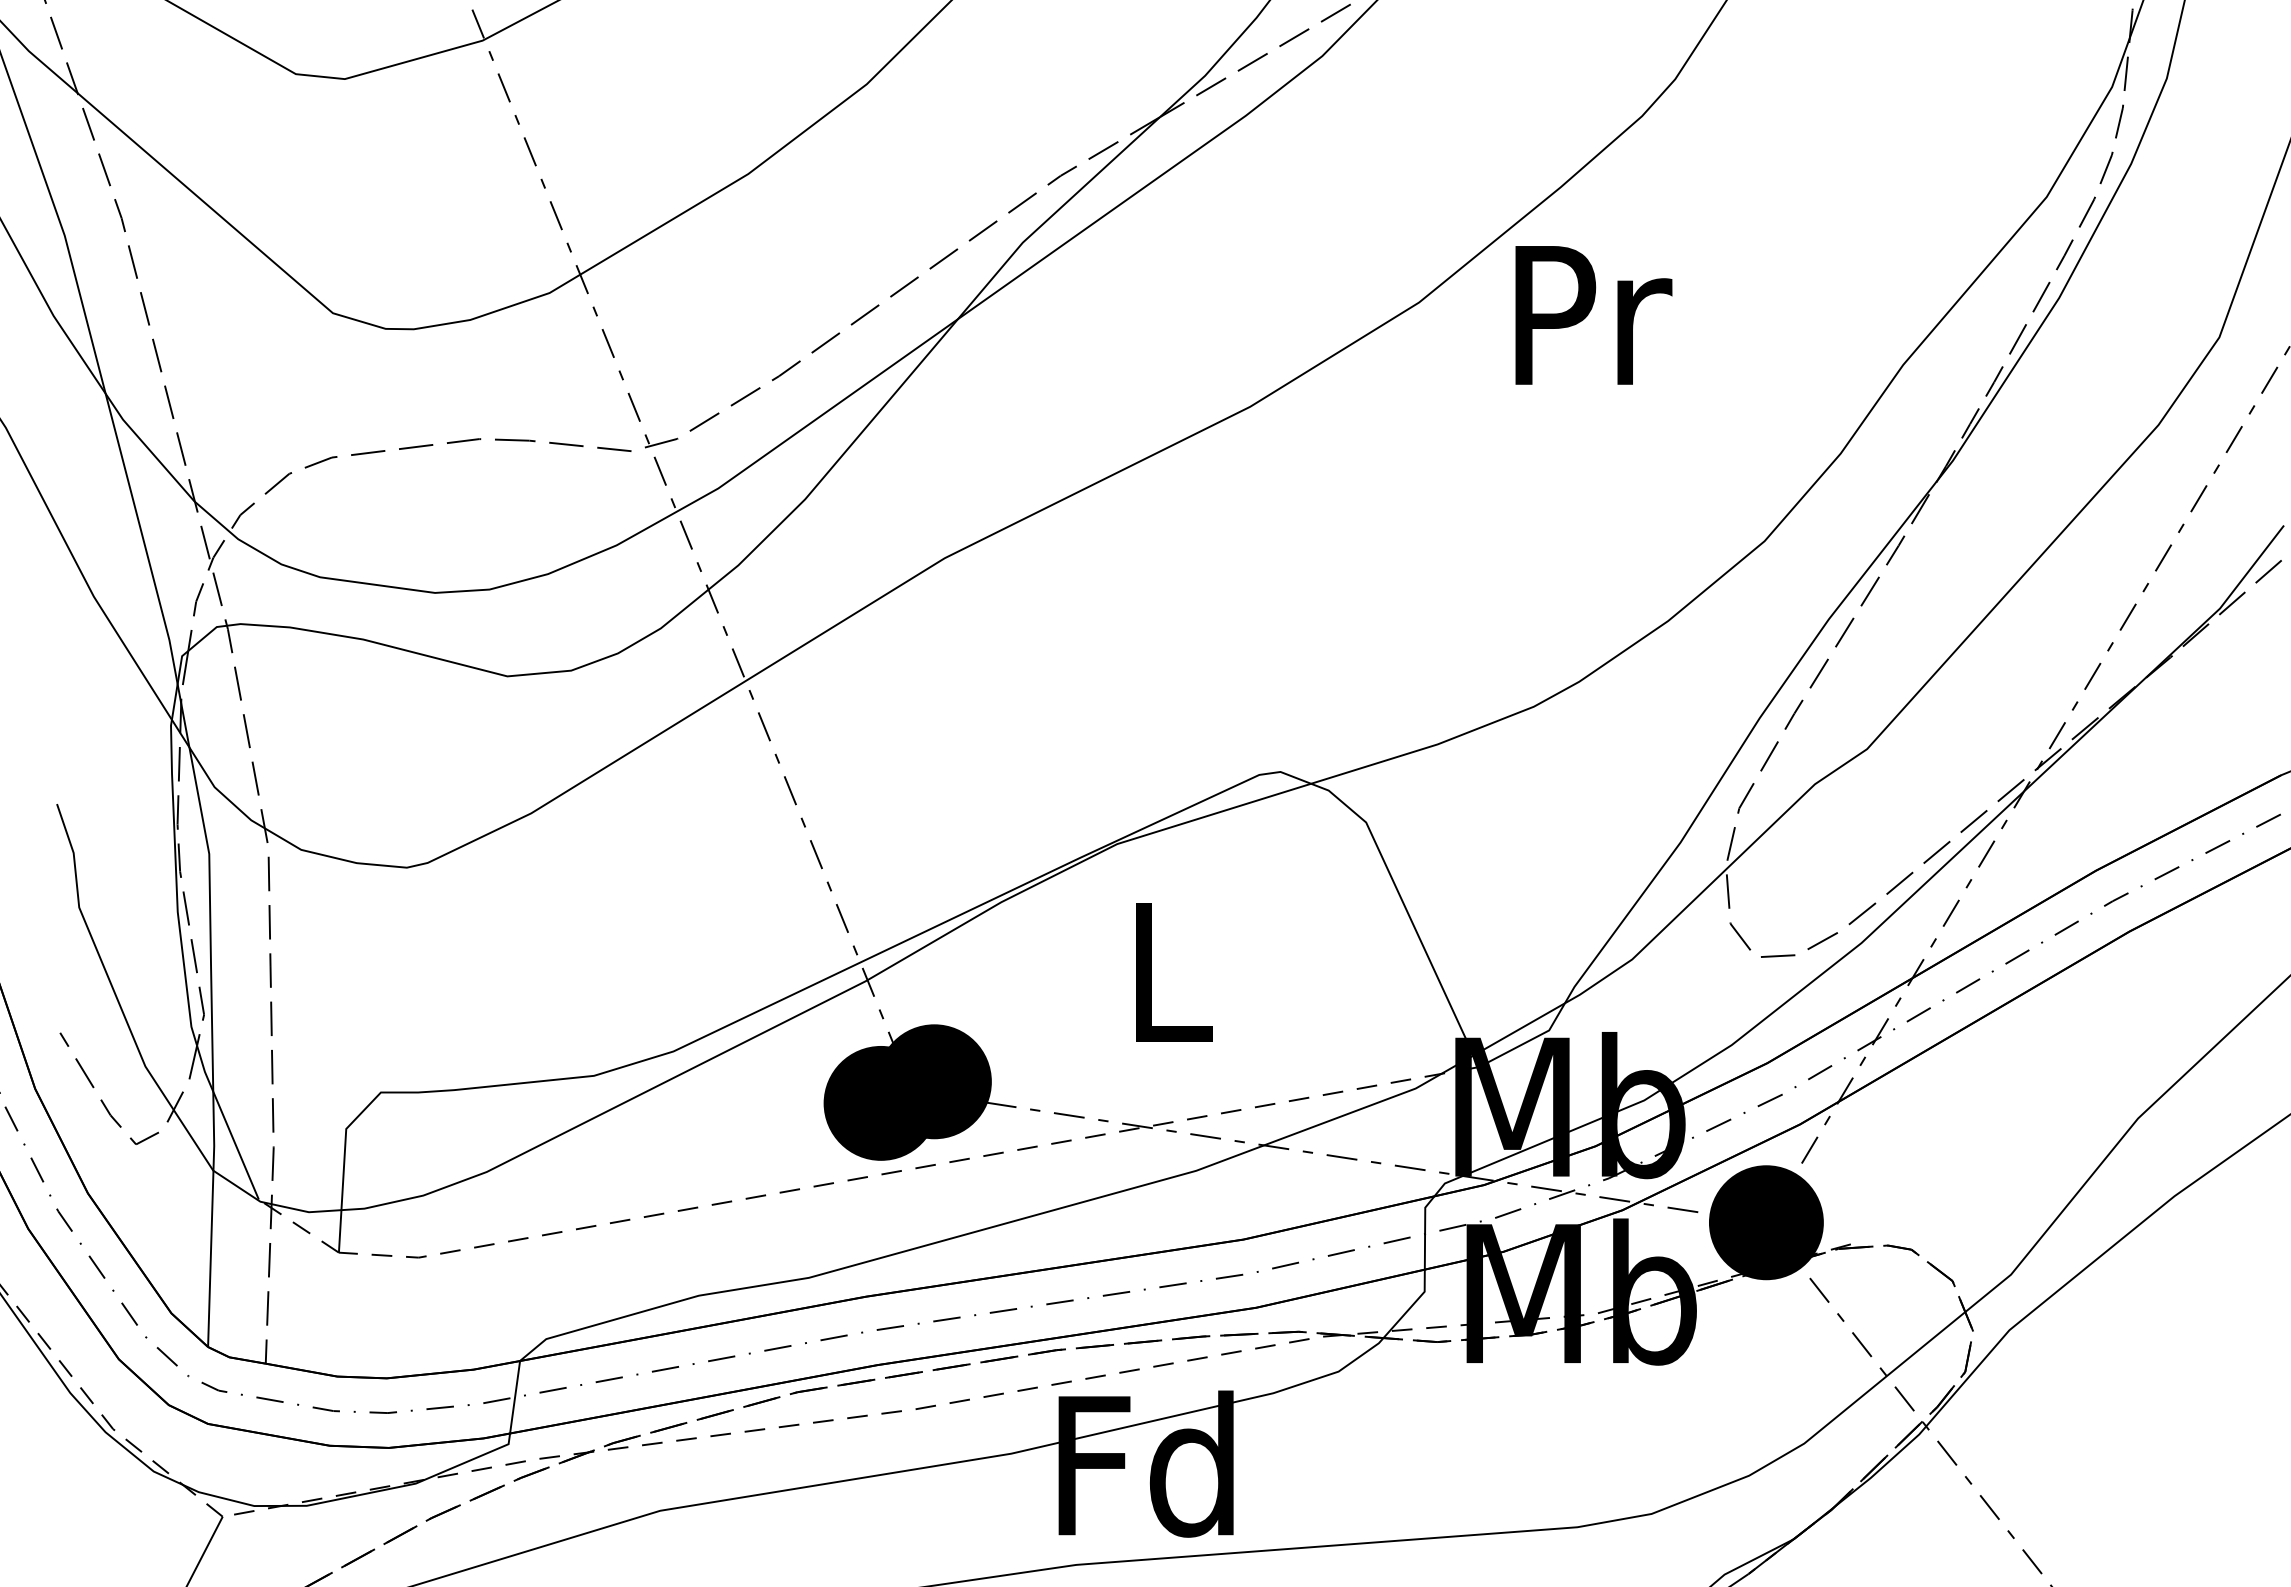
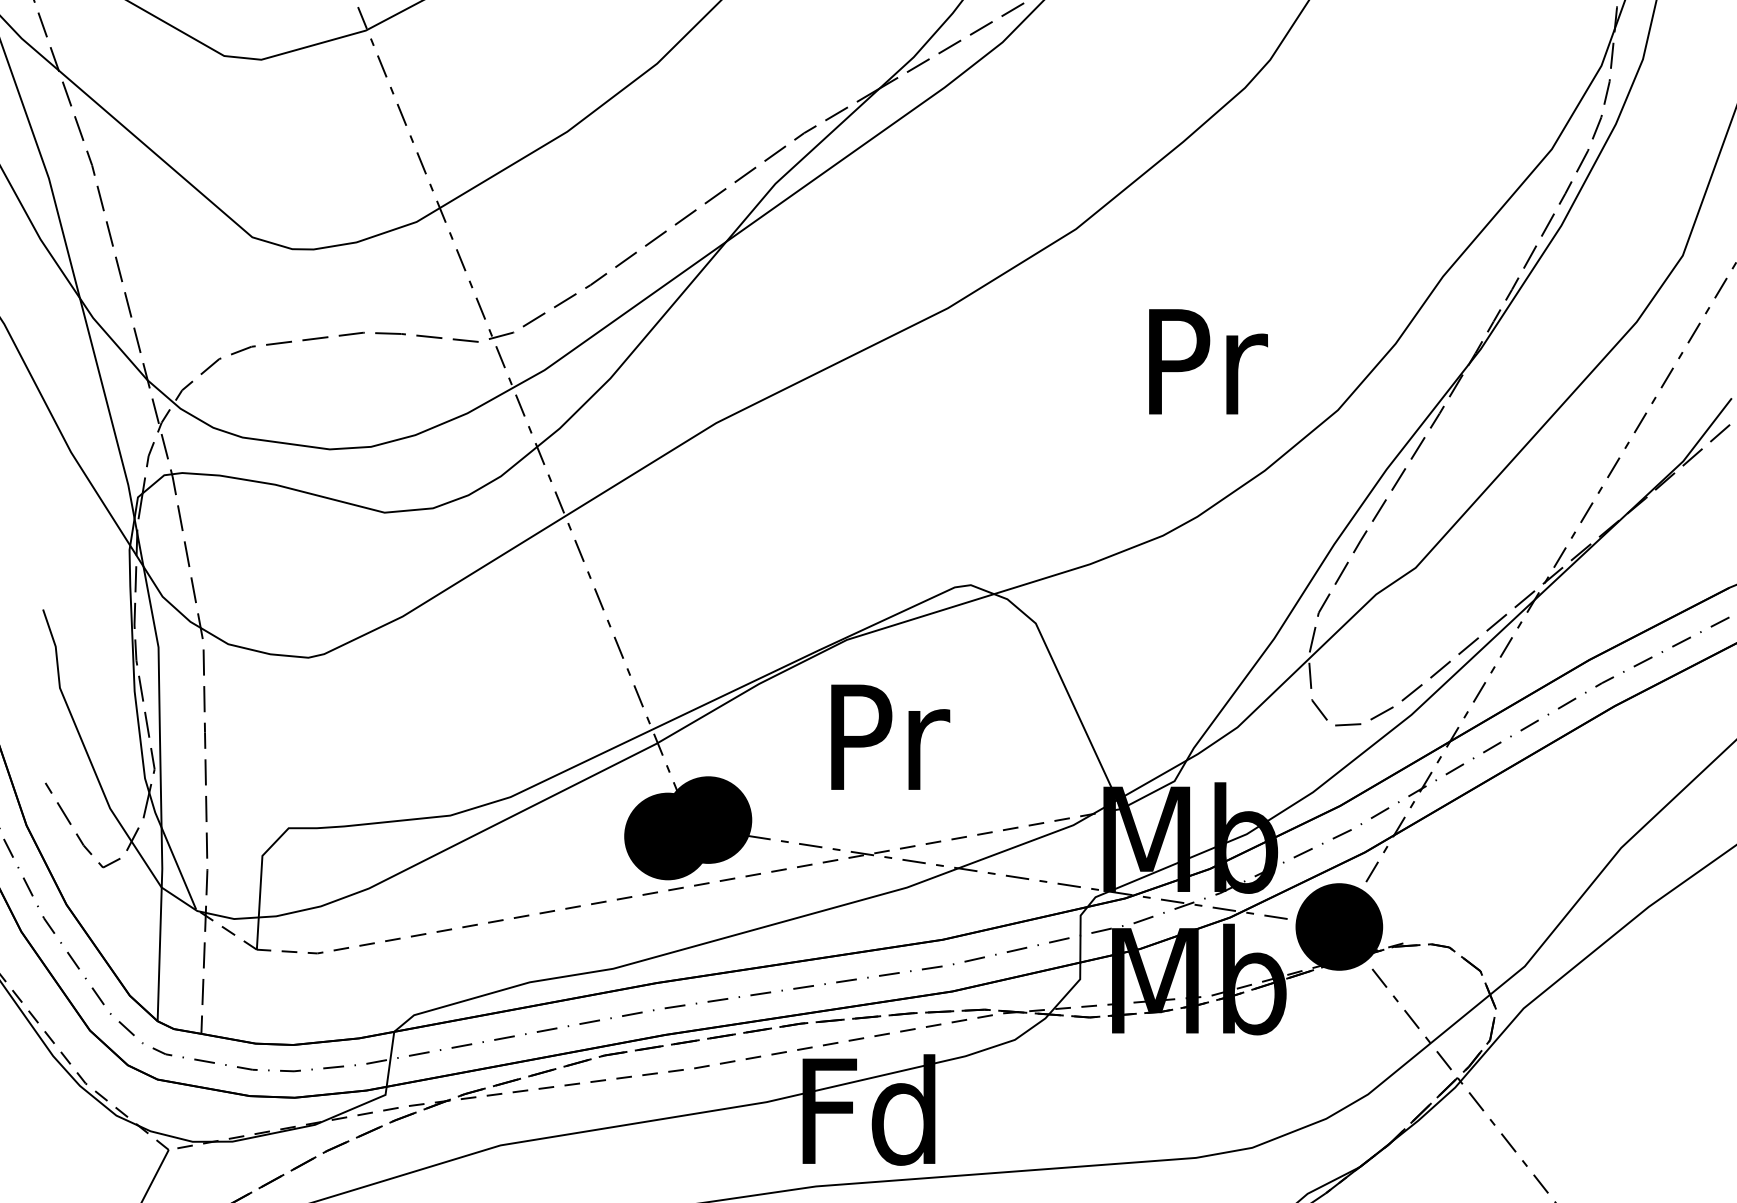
text: (1593, 315) -> (1208, 361), moved
text: (1174, 972) -> (890, 737), L -> Pr

